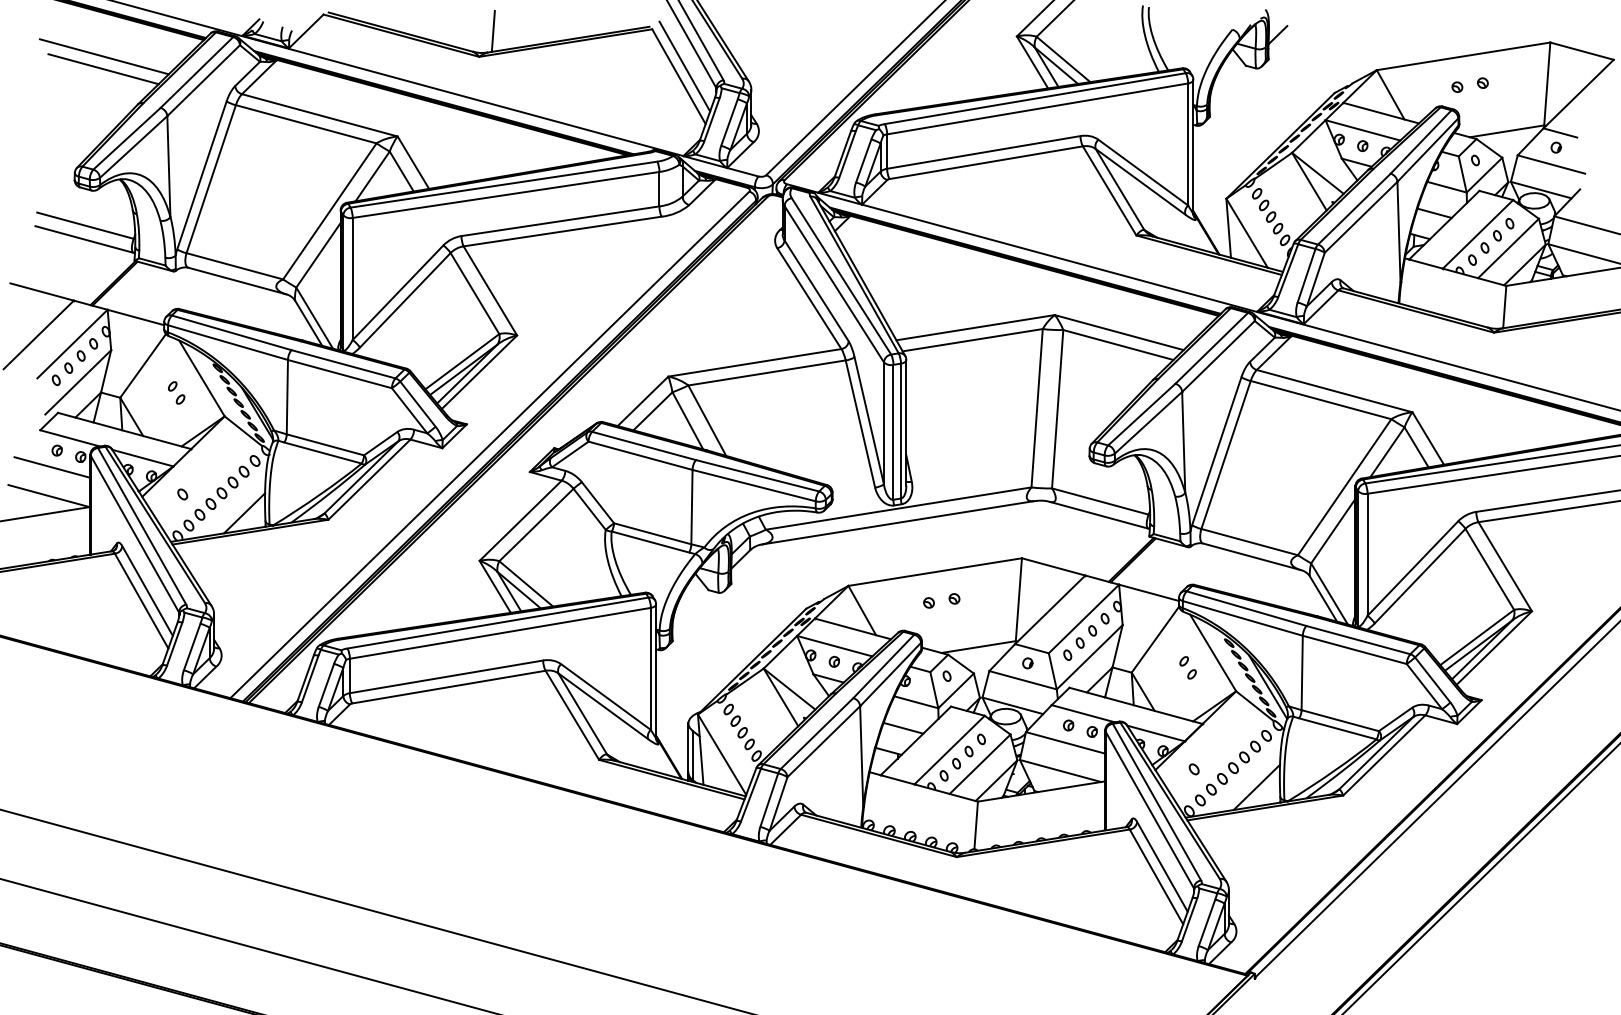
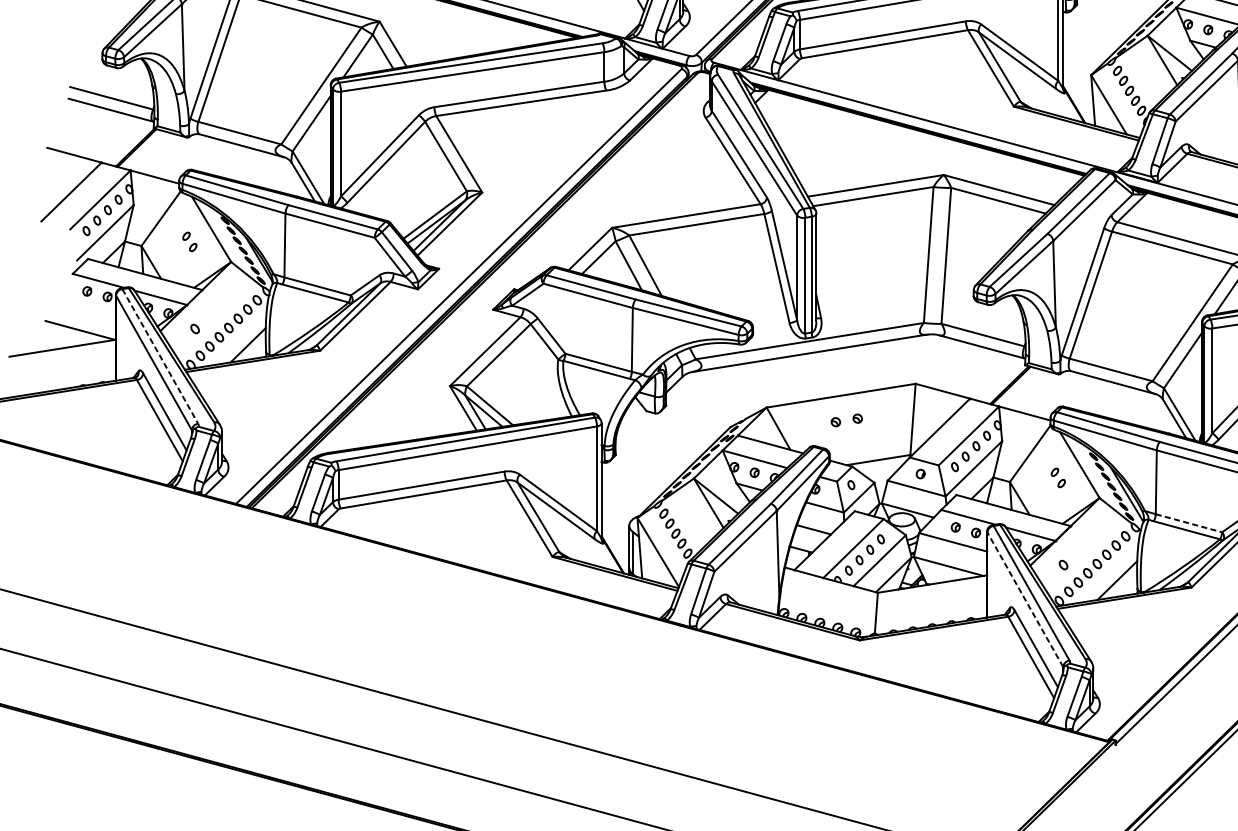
line: (52, 467) -> (83, 305), removed
line: (142, 526) -> (160, 356), solid -> dashed
line: (1340, 720) -> (1189, 523), solid -> dashed
line: (1149, 809) -> (1025, 599), solid -> dashed

